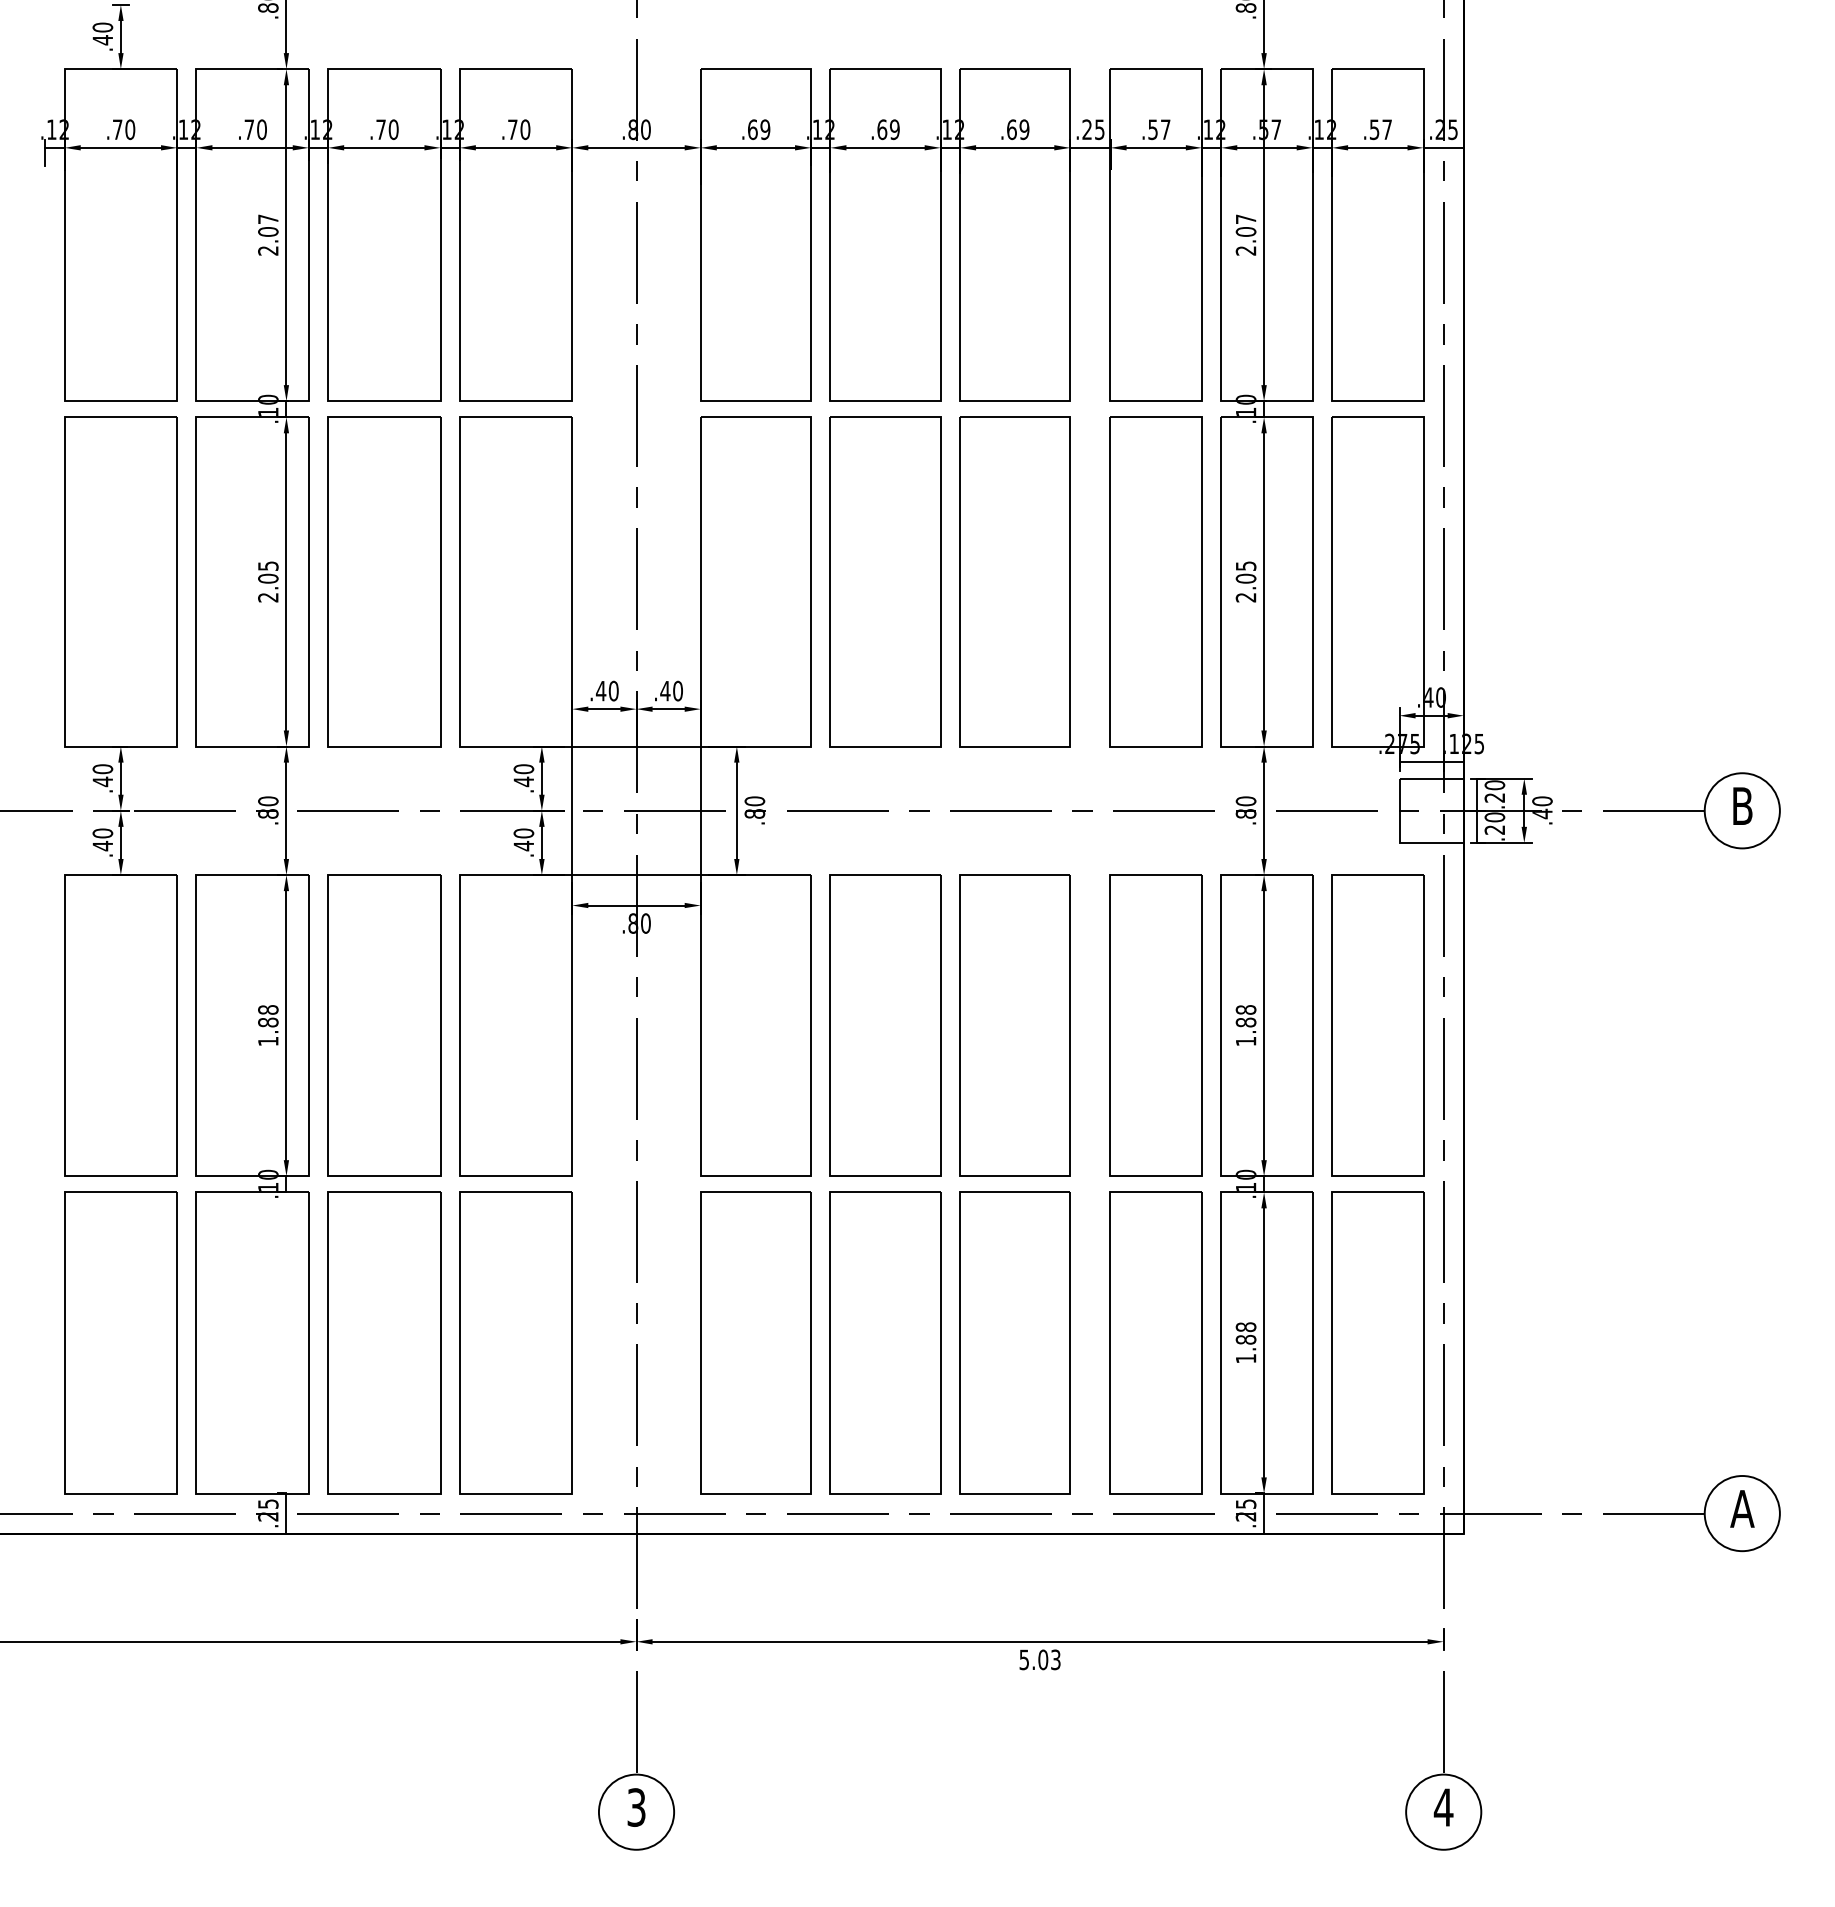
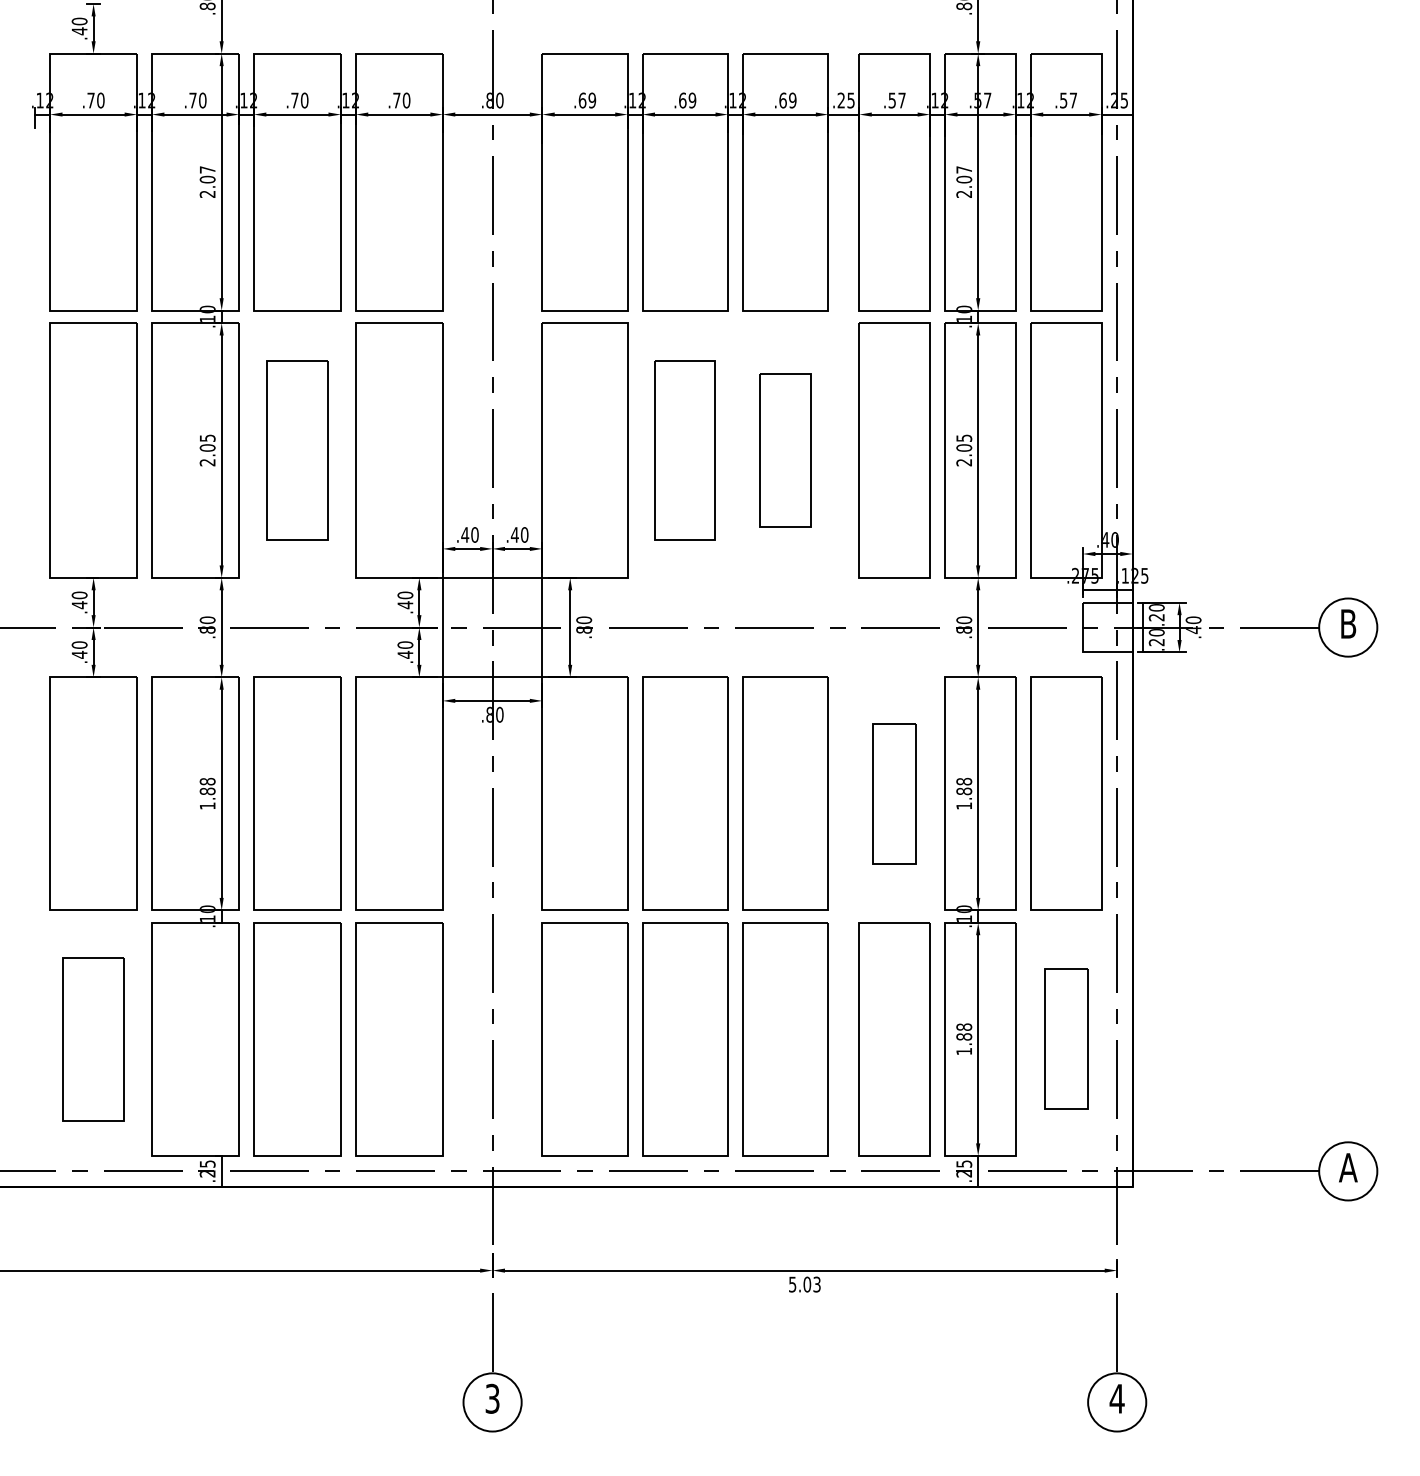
part: (384, 581) -> (297, 450), size x0.7
part: (885, 581) -> (685, 450), size x0.7
part: (1014, 581) -> (785, 450), size x0.6
part: (1155, 1025) -> (894, 793), size x0.6
part: (120, 1342) -> (93, 1039), size x0.7
part: (1377, 1342) -> (1065, 1039), size x0.6

